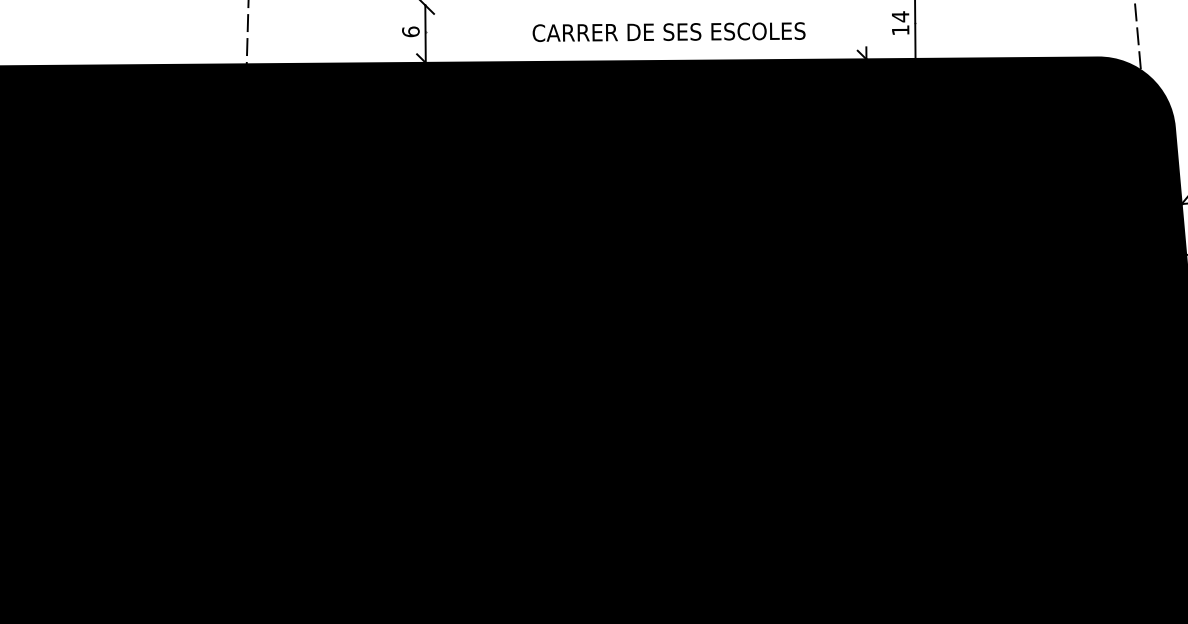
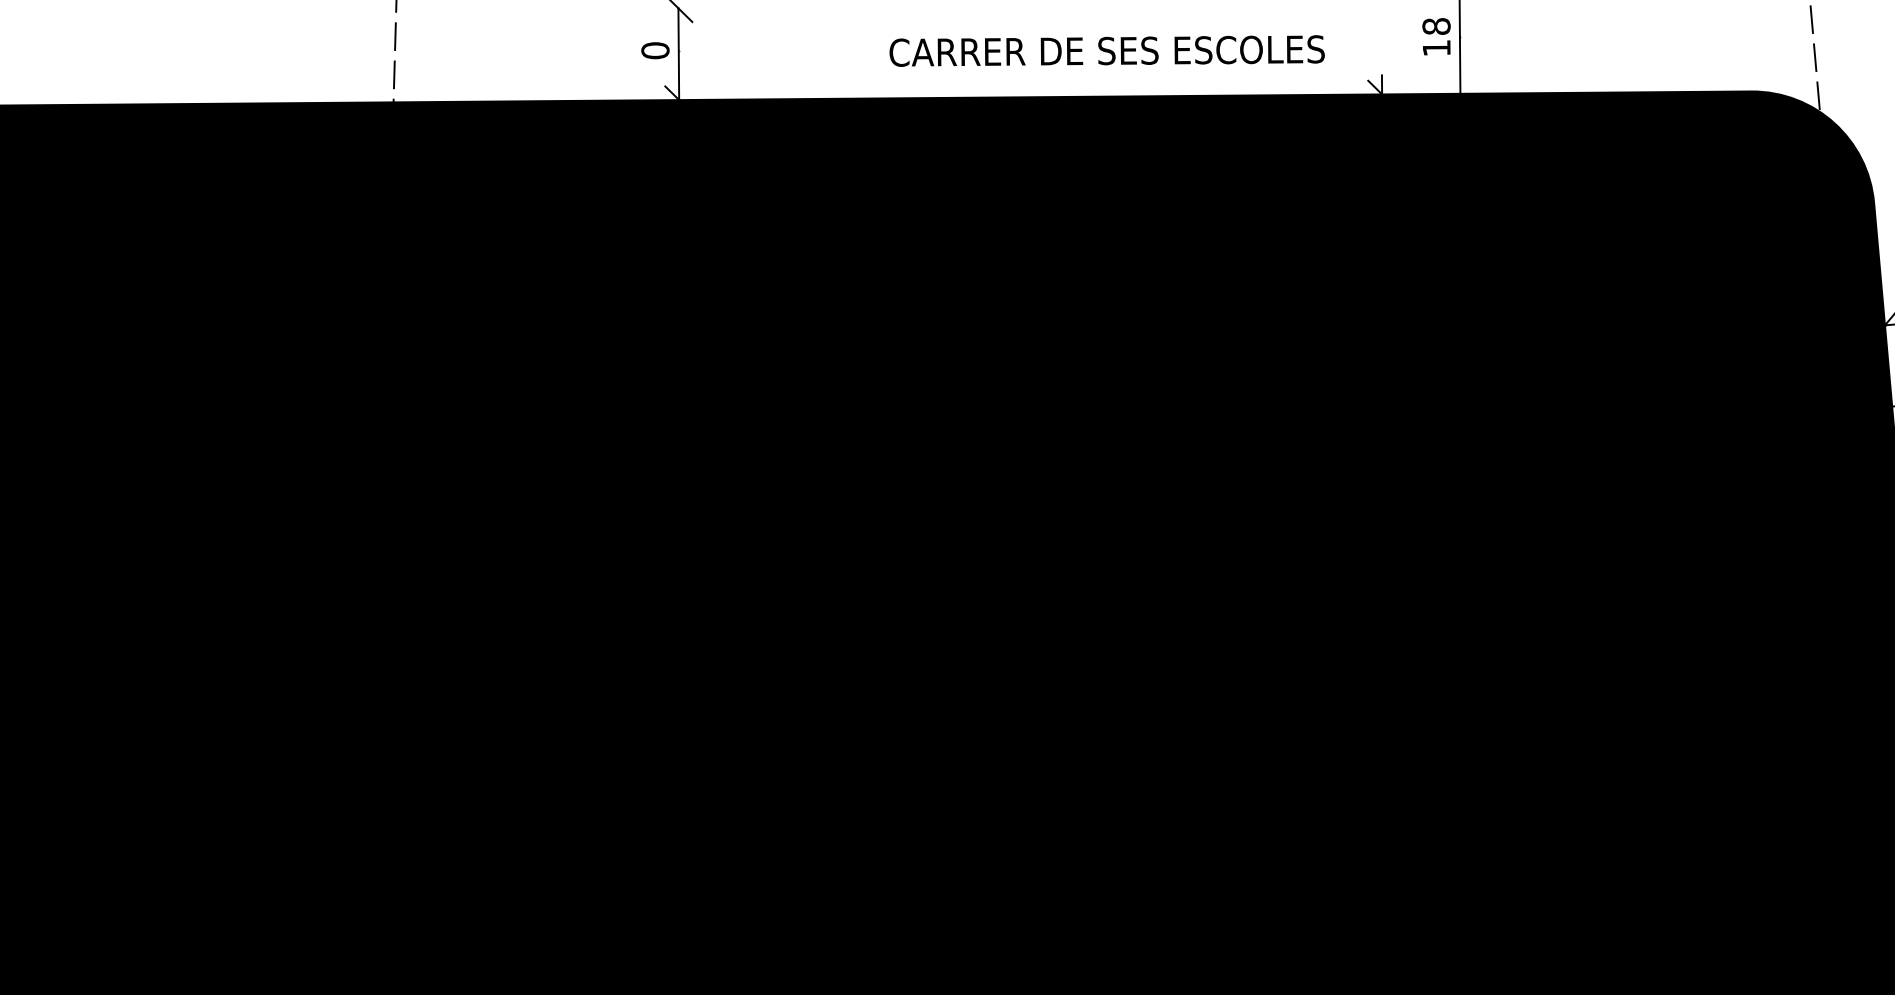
text: (900, 16) -> (1436, 26), 14 -> 18
text: (410, 31) -> (654, 50), 6 -> 0
text: (668, 31) -> (1106, 50), moved

